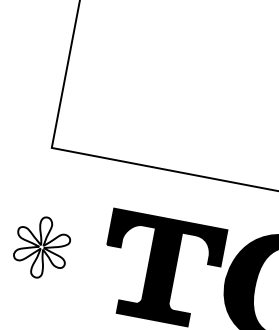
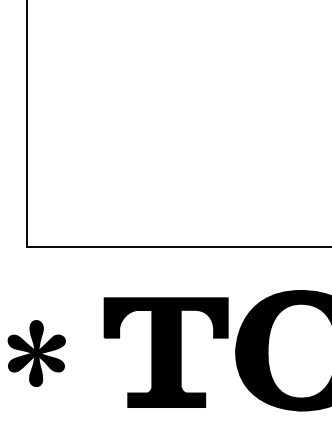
fill: (41, 247) -> (36, 353), added

